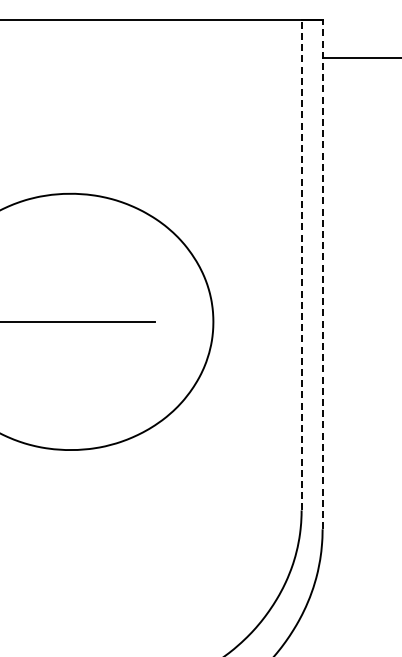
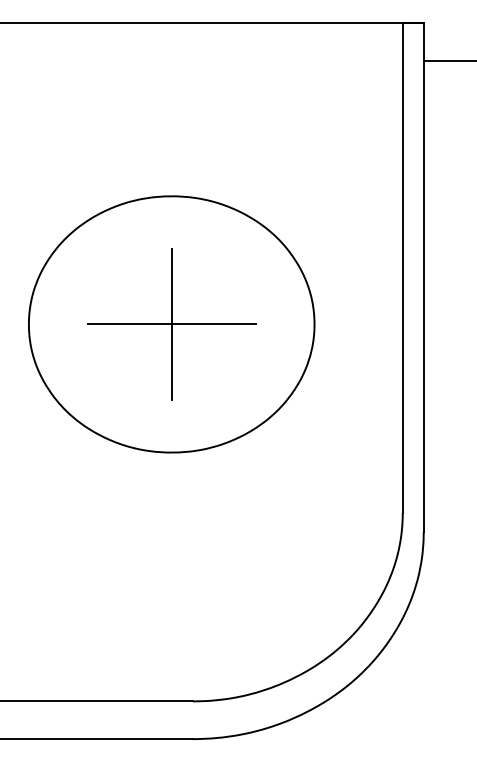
line: (301, 264) -> (402, 267), dashed -> solid
line: (322, 273) -> (423, 276), dashed -> solid
line: (70, 321) -> (171, 324), added

